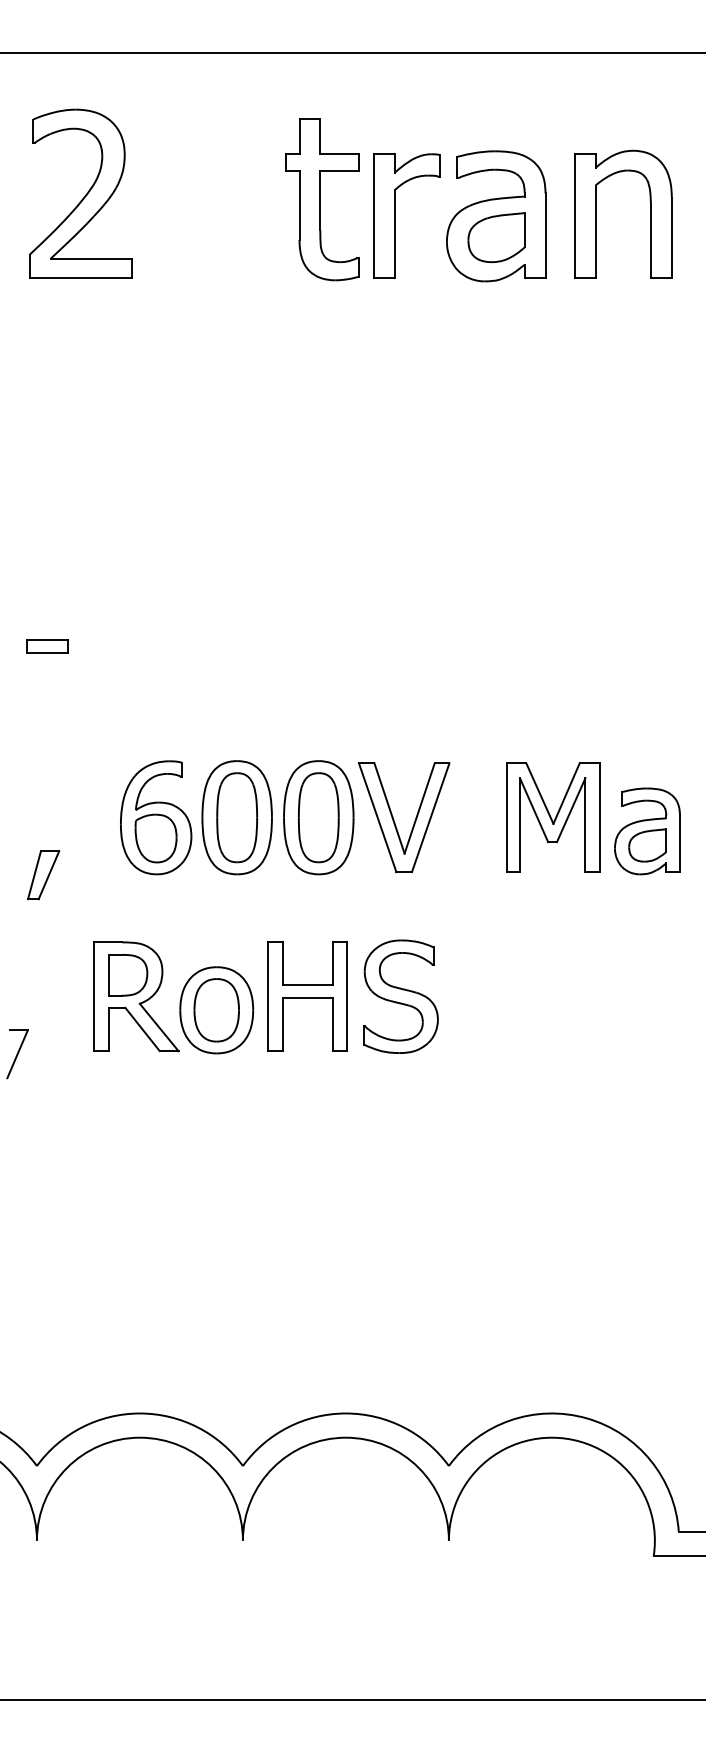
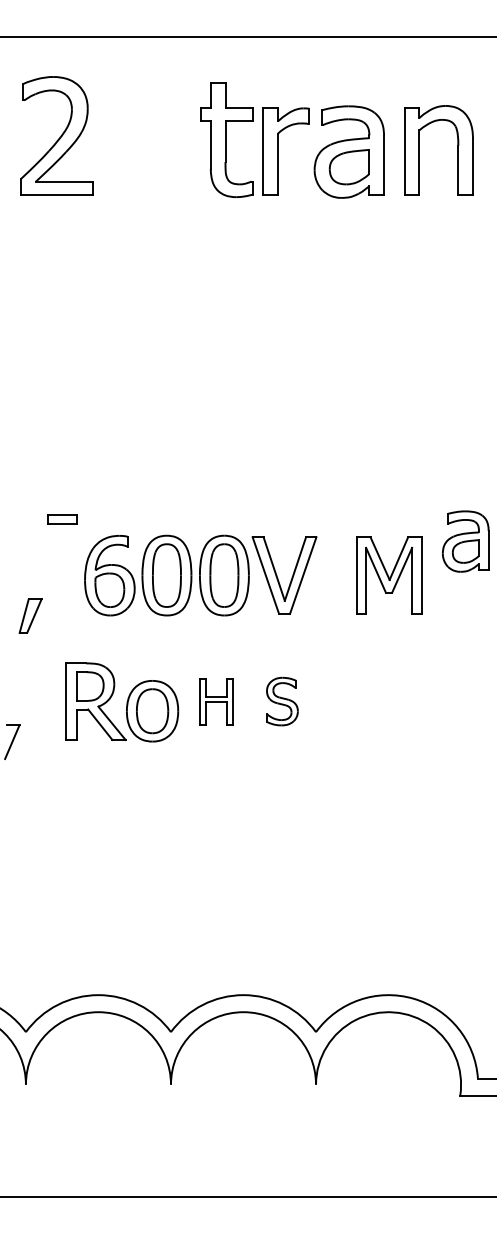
part: (47, 646) -> (62, 519), moved
part: (647, 831) -> (465, 541), moved
part: (307, 996) -> (216, 701), size x0.6
part: (400, 996) -> (281, 701), size x0.6

